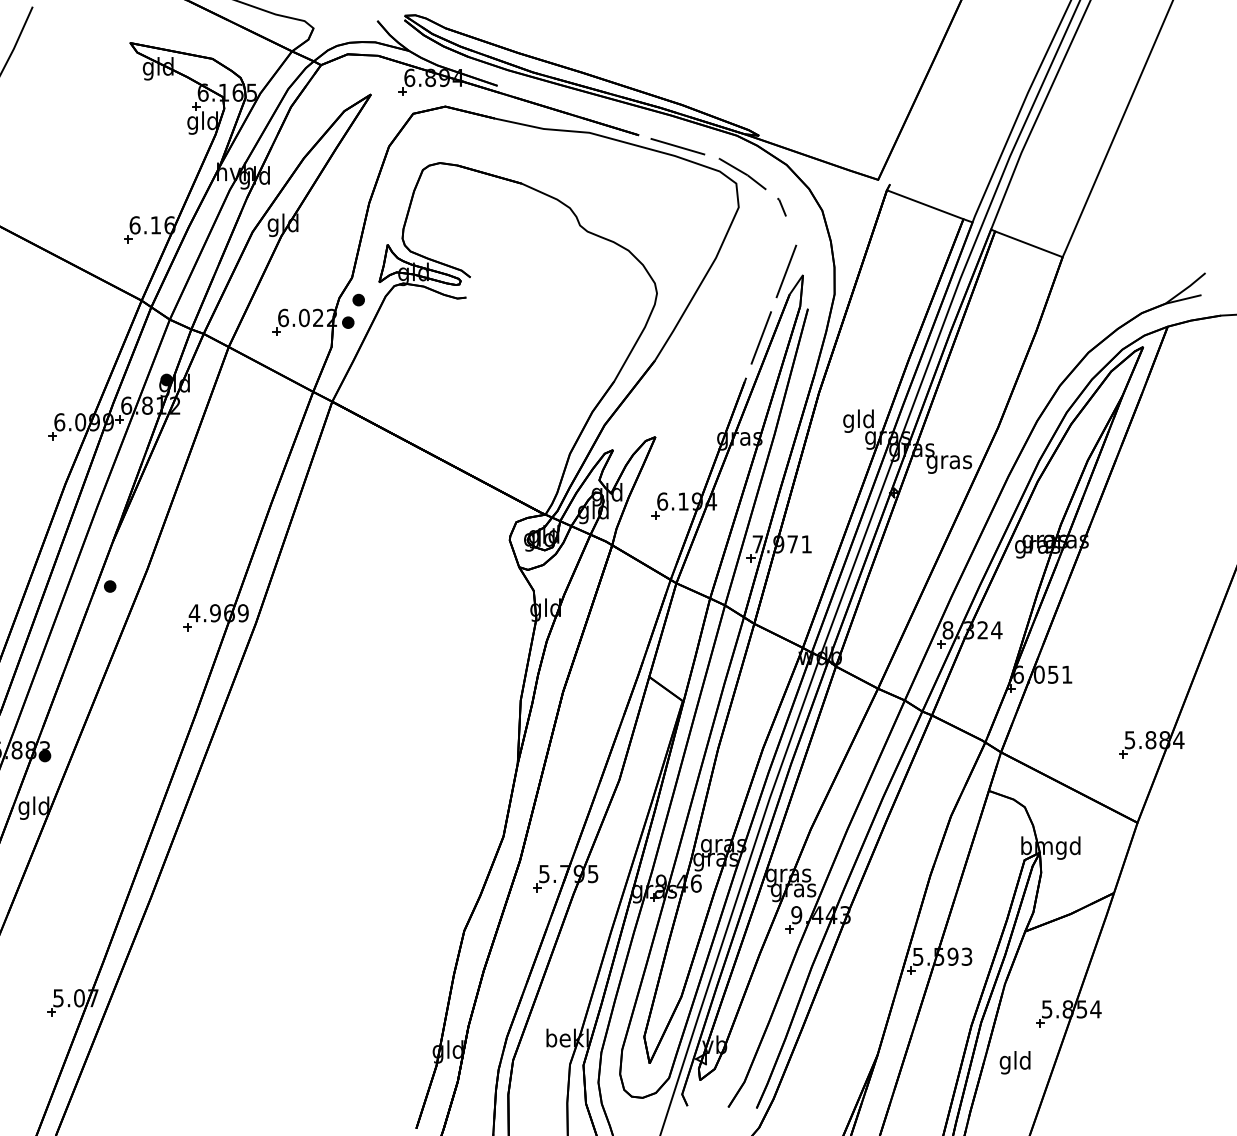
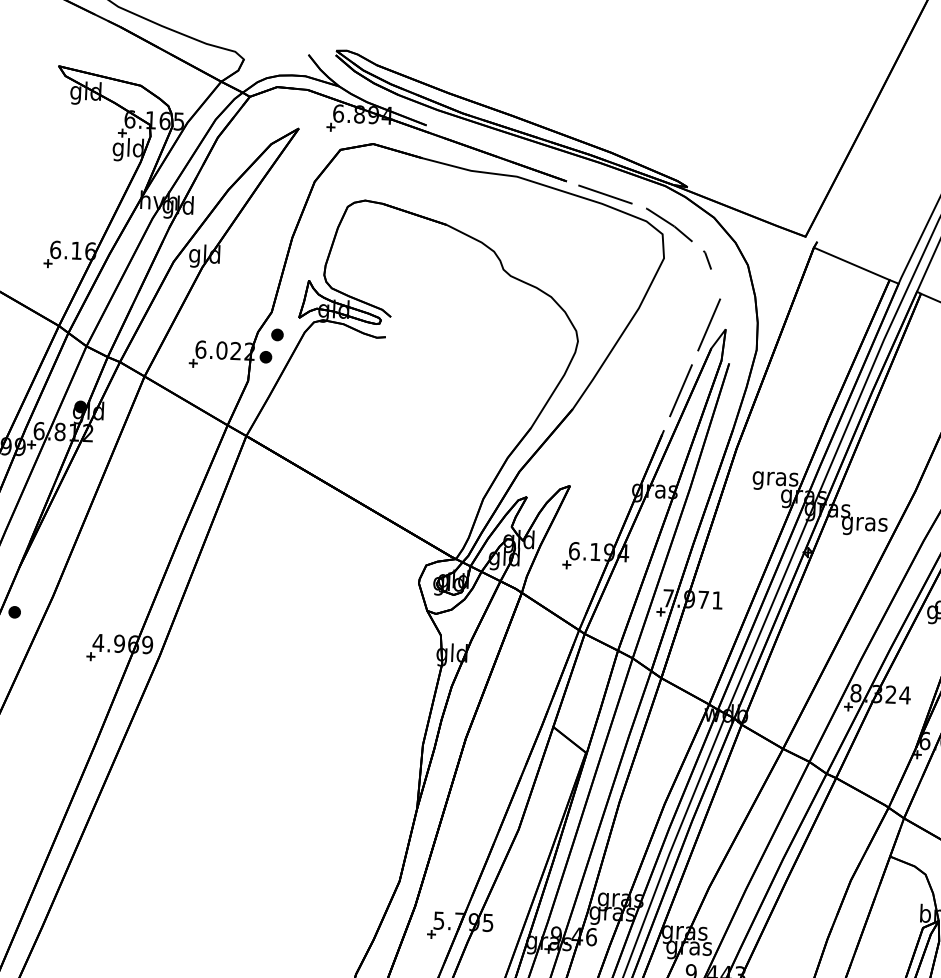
text: (858, 420) -> (775, 478), gld -> gras

